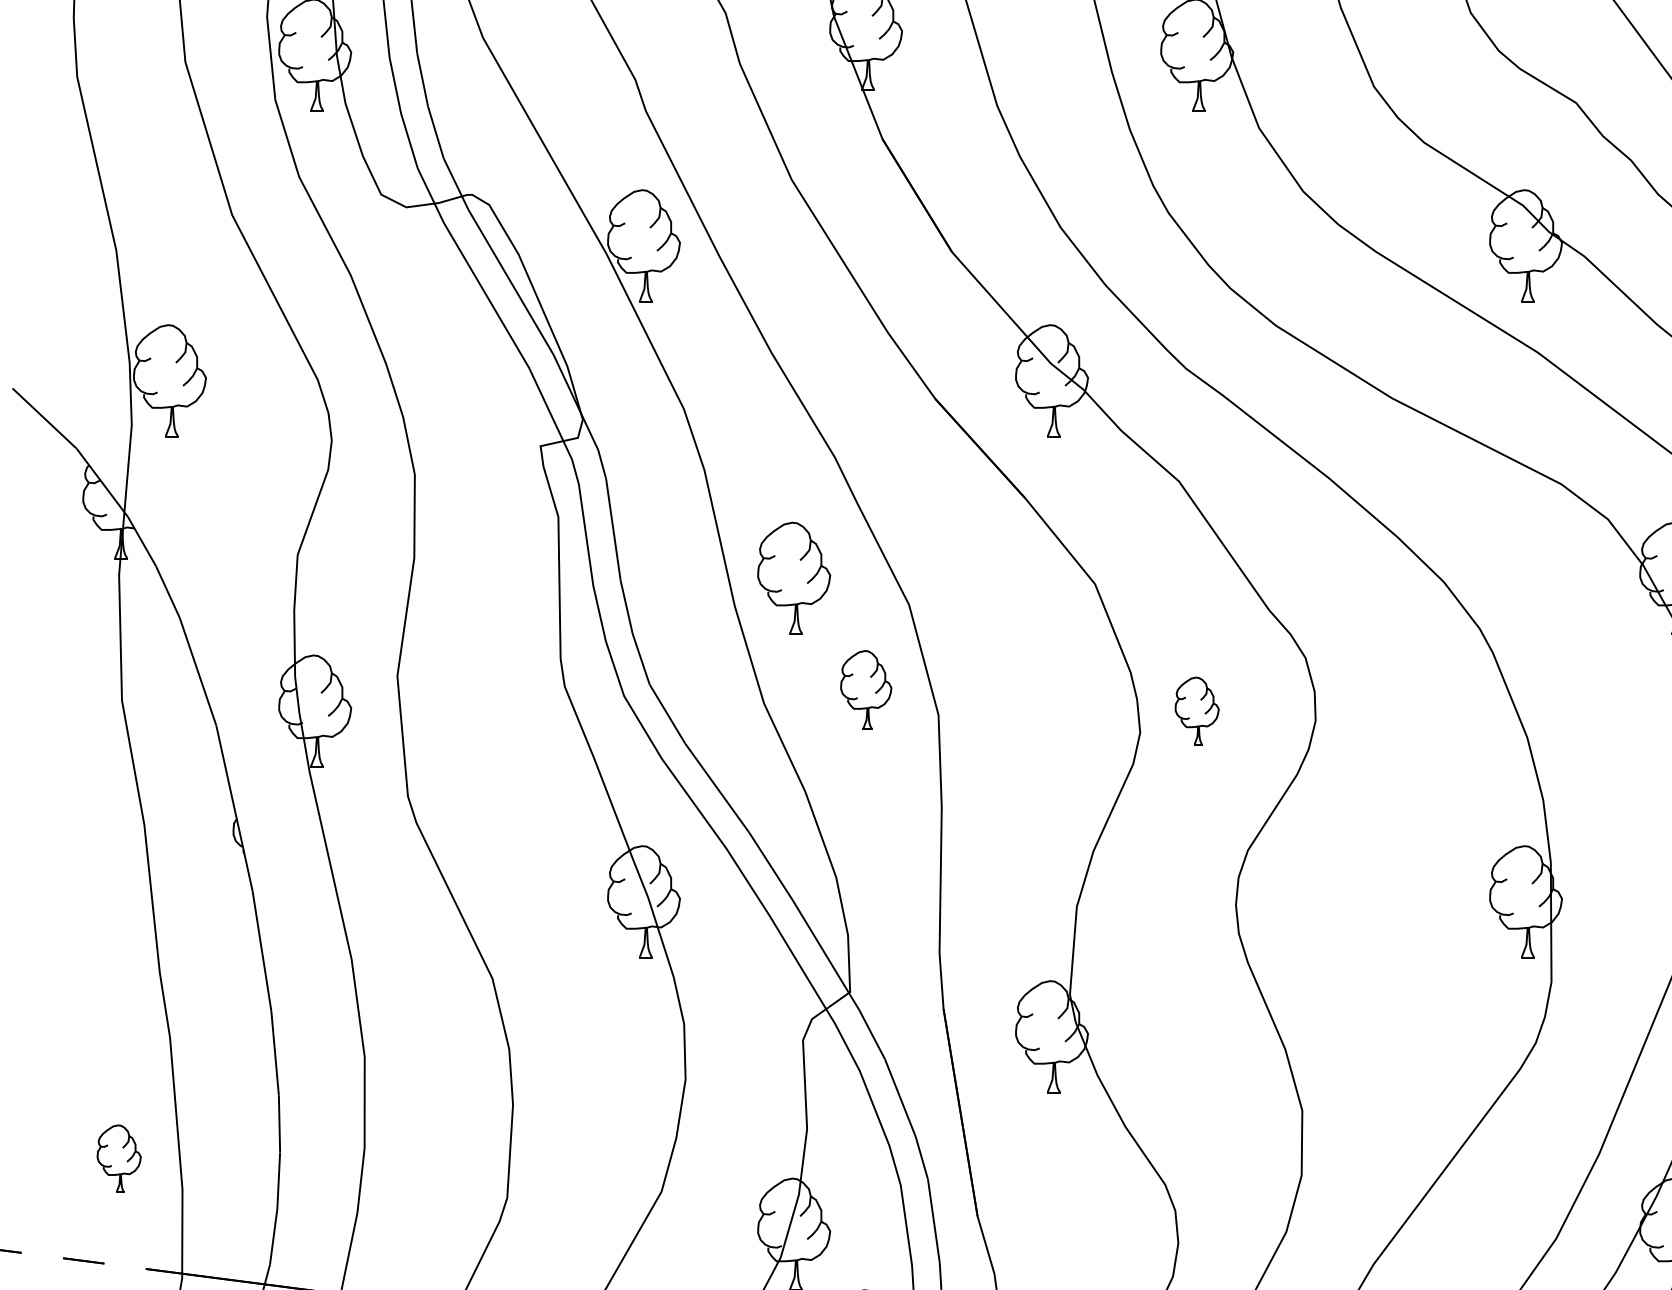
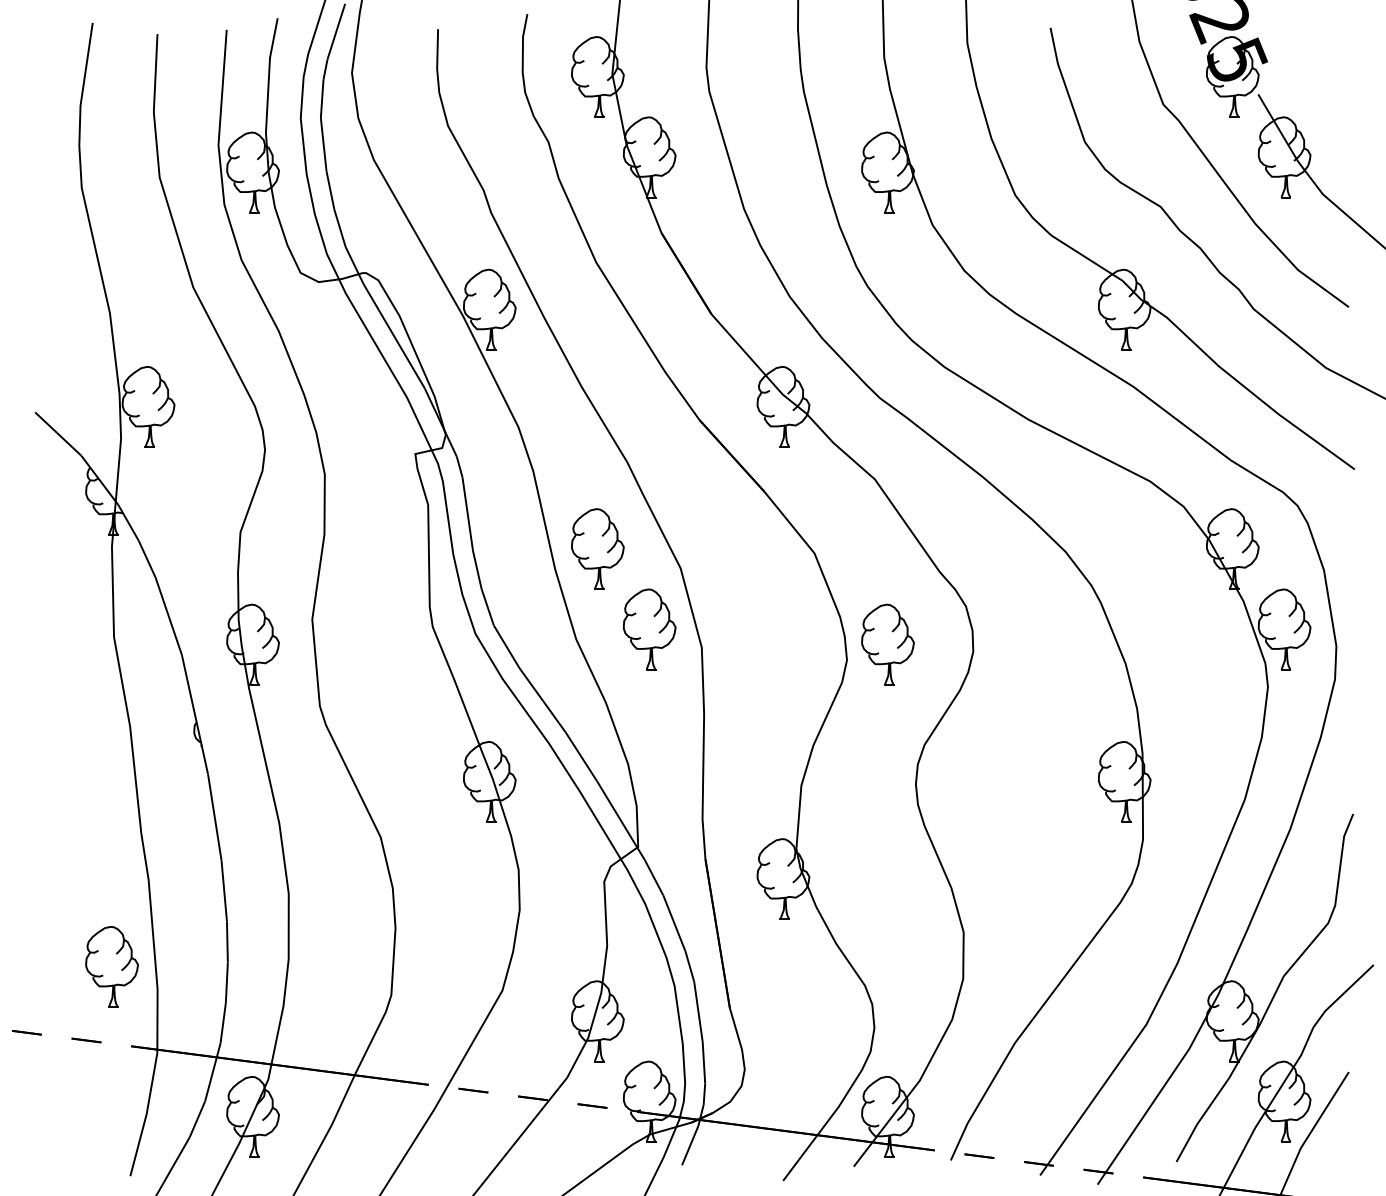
part: (865, 689) -> (649, 629), size x1.43
part: (1196, 710) -> (887, 644), size x1.67
part: (118, 1158) -> (111, 966), size x1.67

